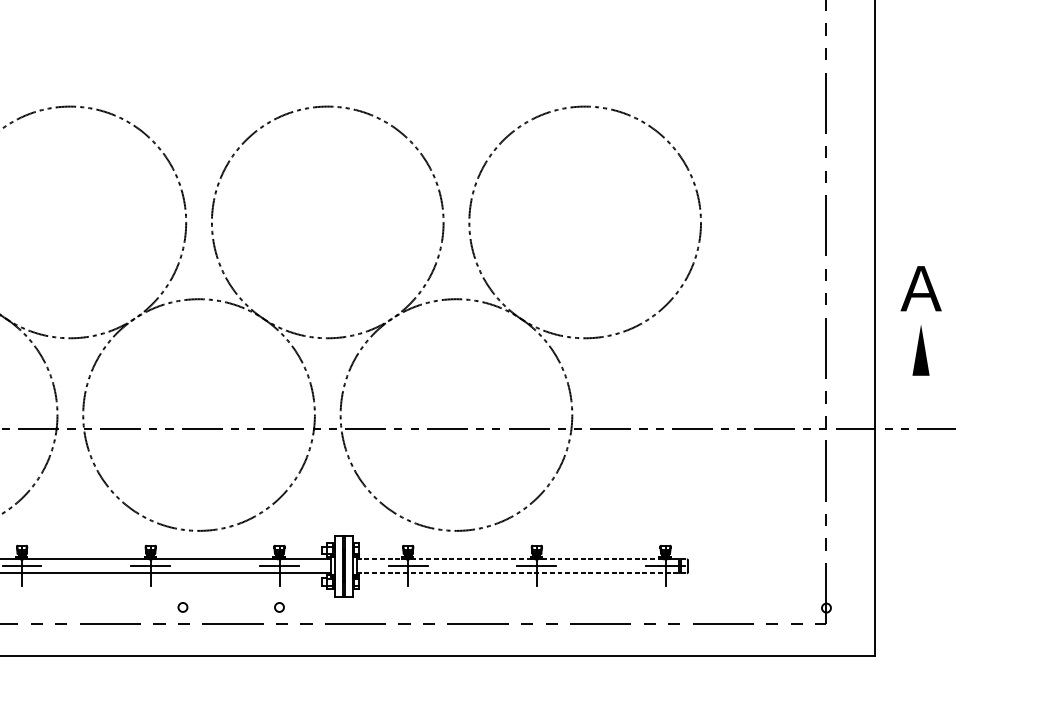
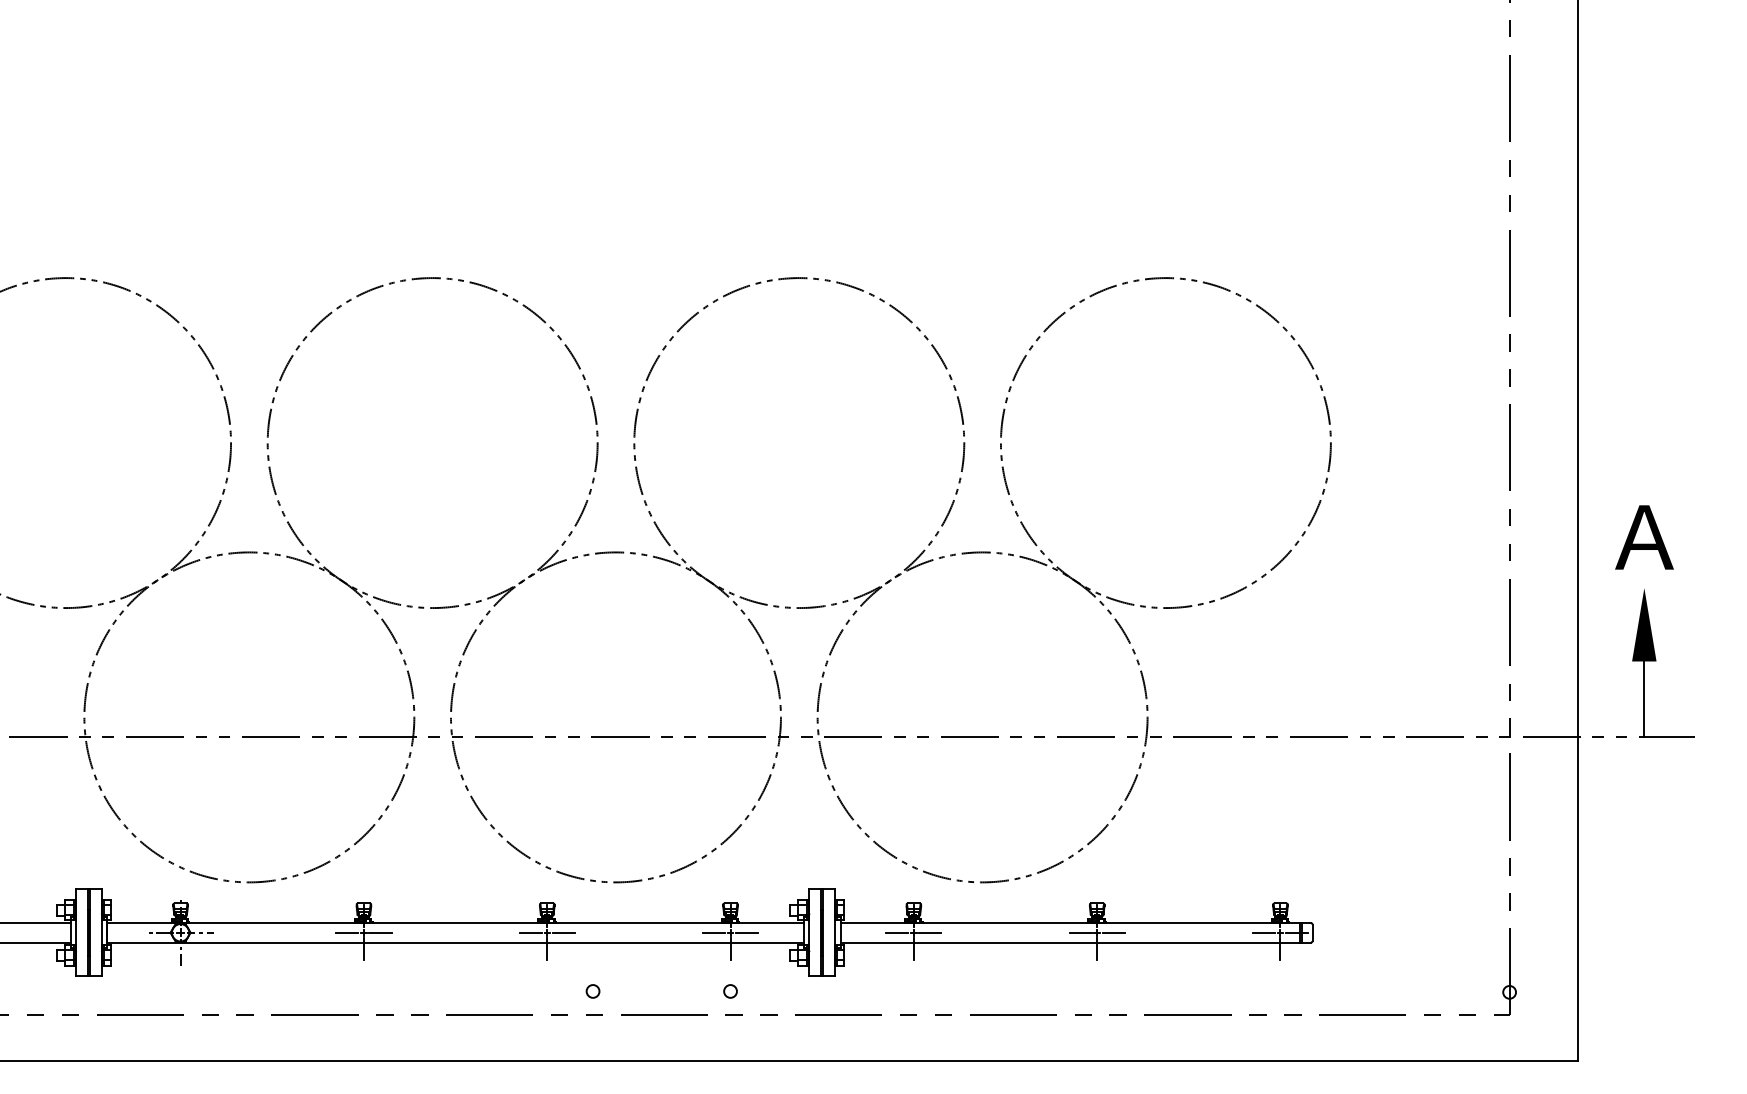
line: (921, 402) -> (1644, 699), added
line: (522, 559) -> (1076, 922), dashed -> solid
line: (522, 573) -> (1076, 942), dashed -> solid

